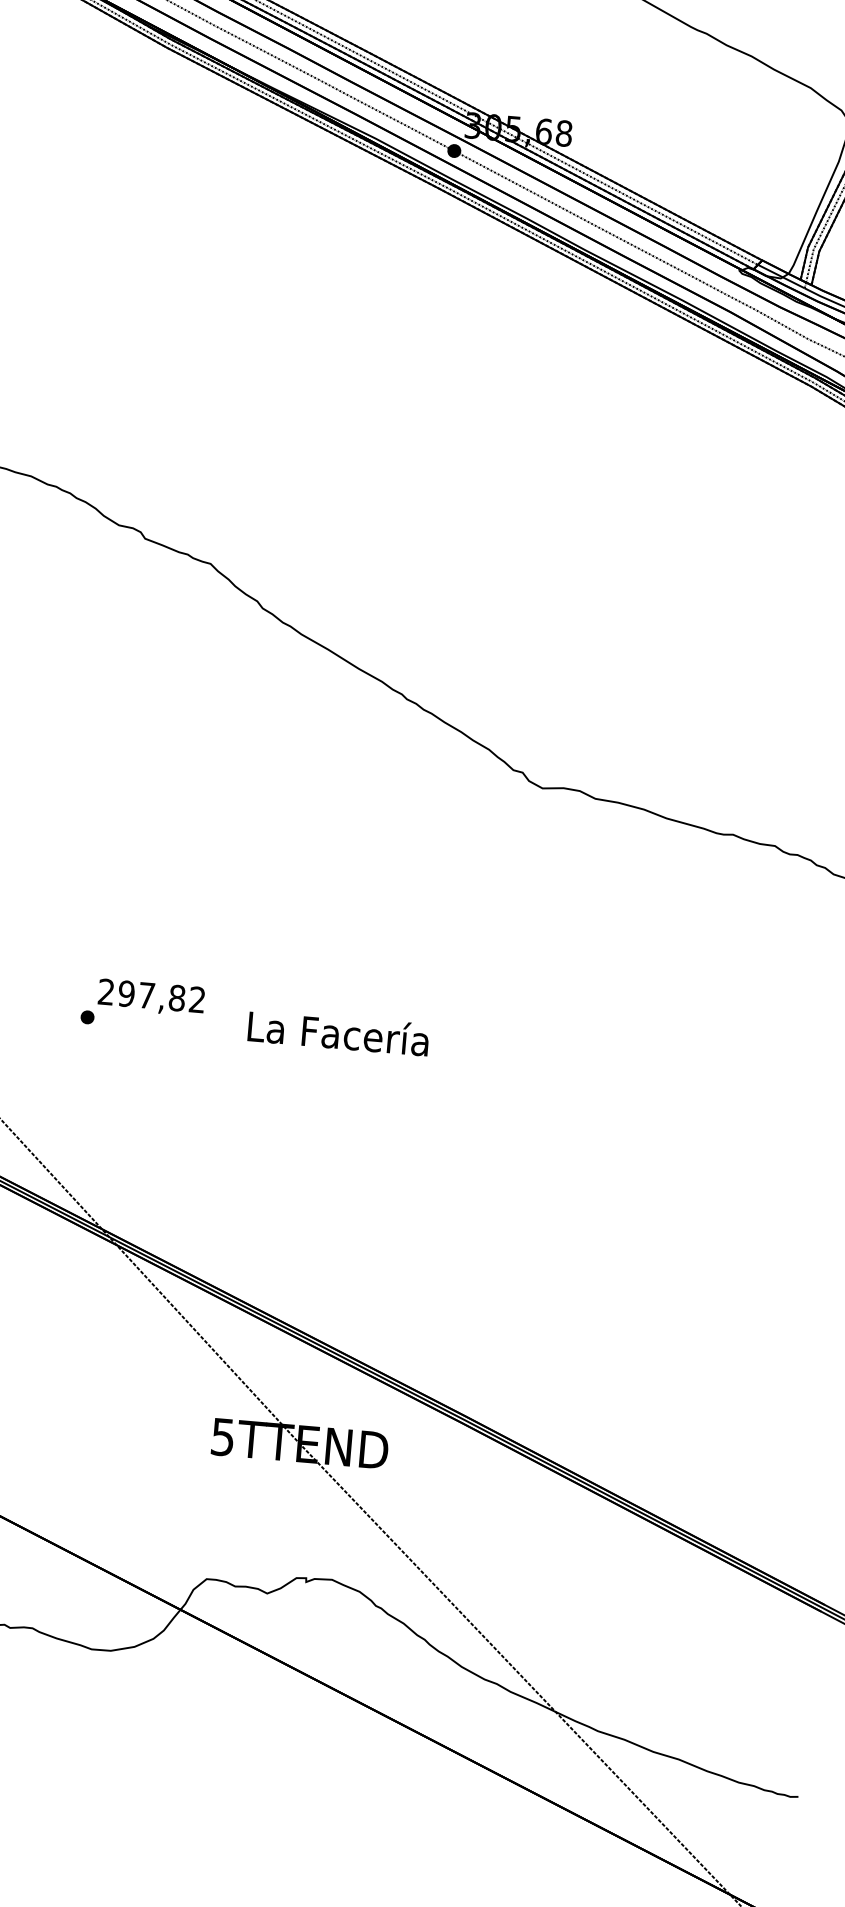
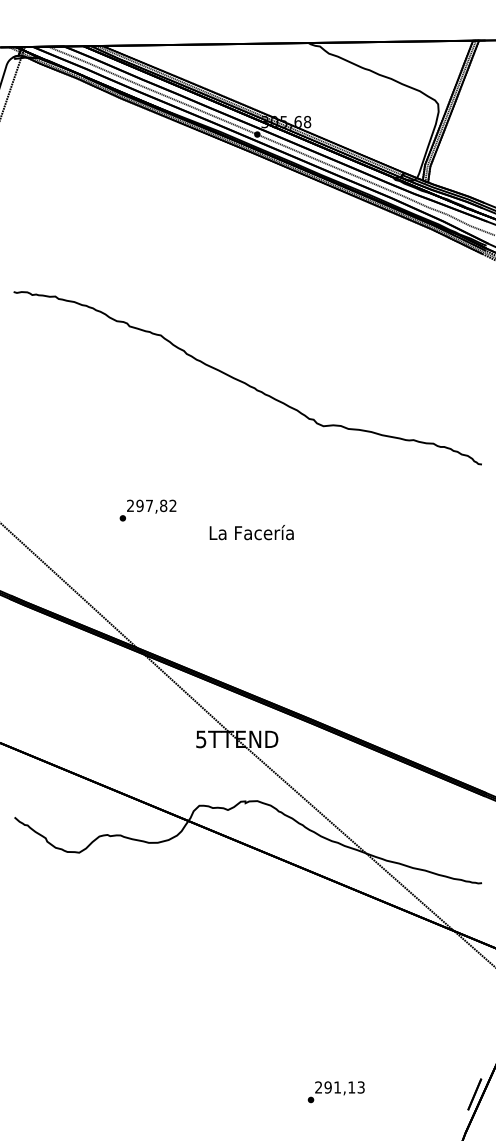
text: (141, 1005) -> (147, 510), moved
text: (338, 1032) -> (251, 532), moved

